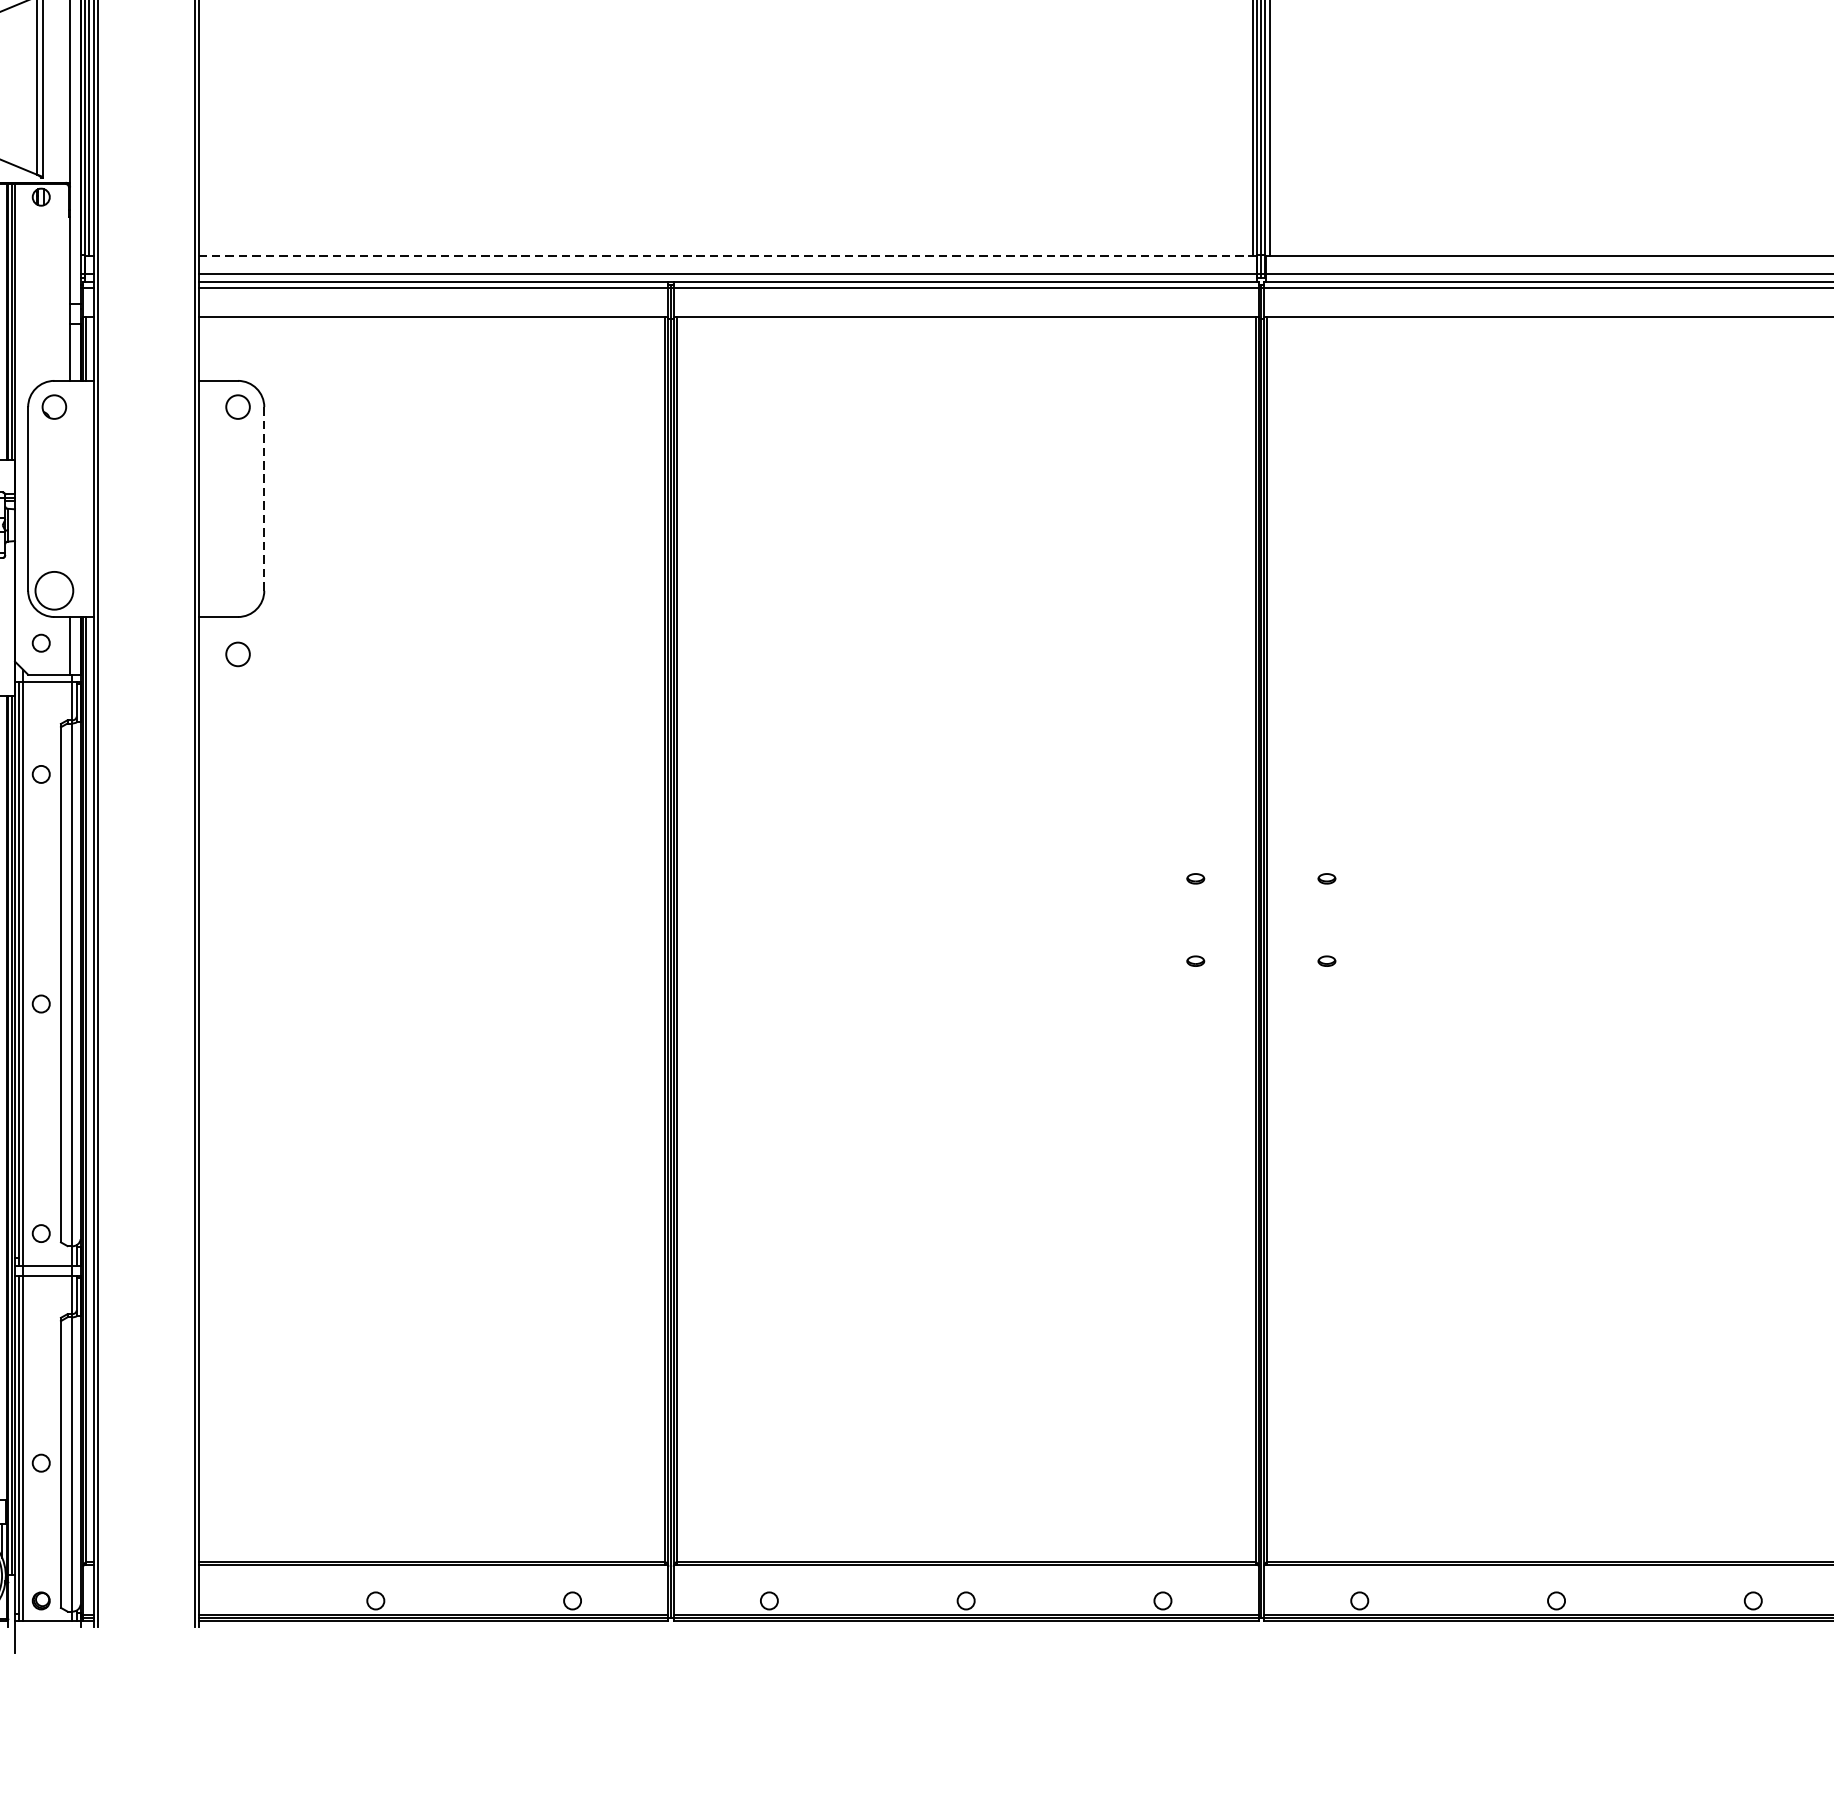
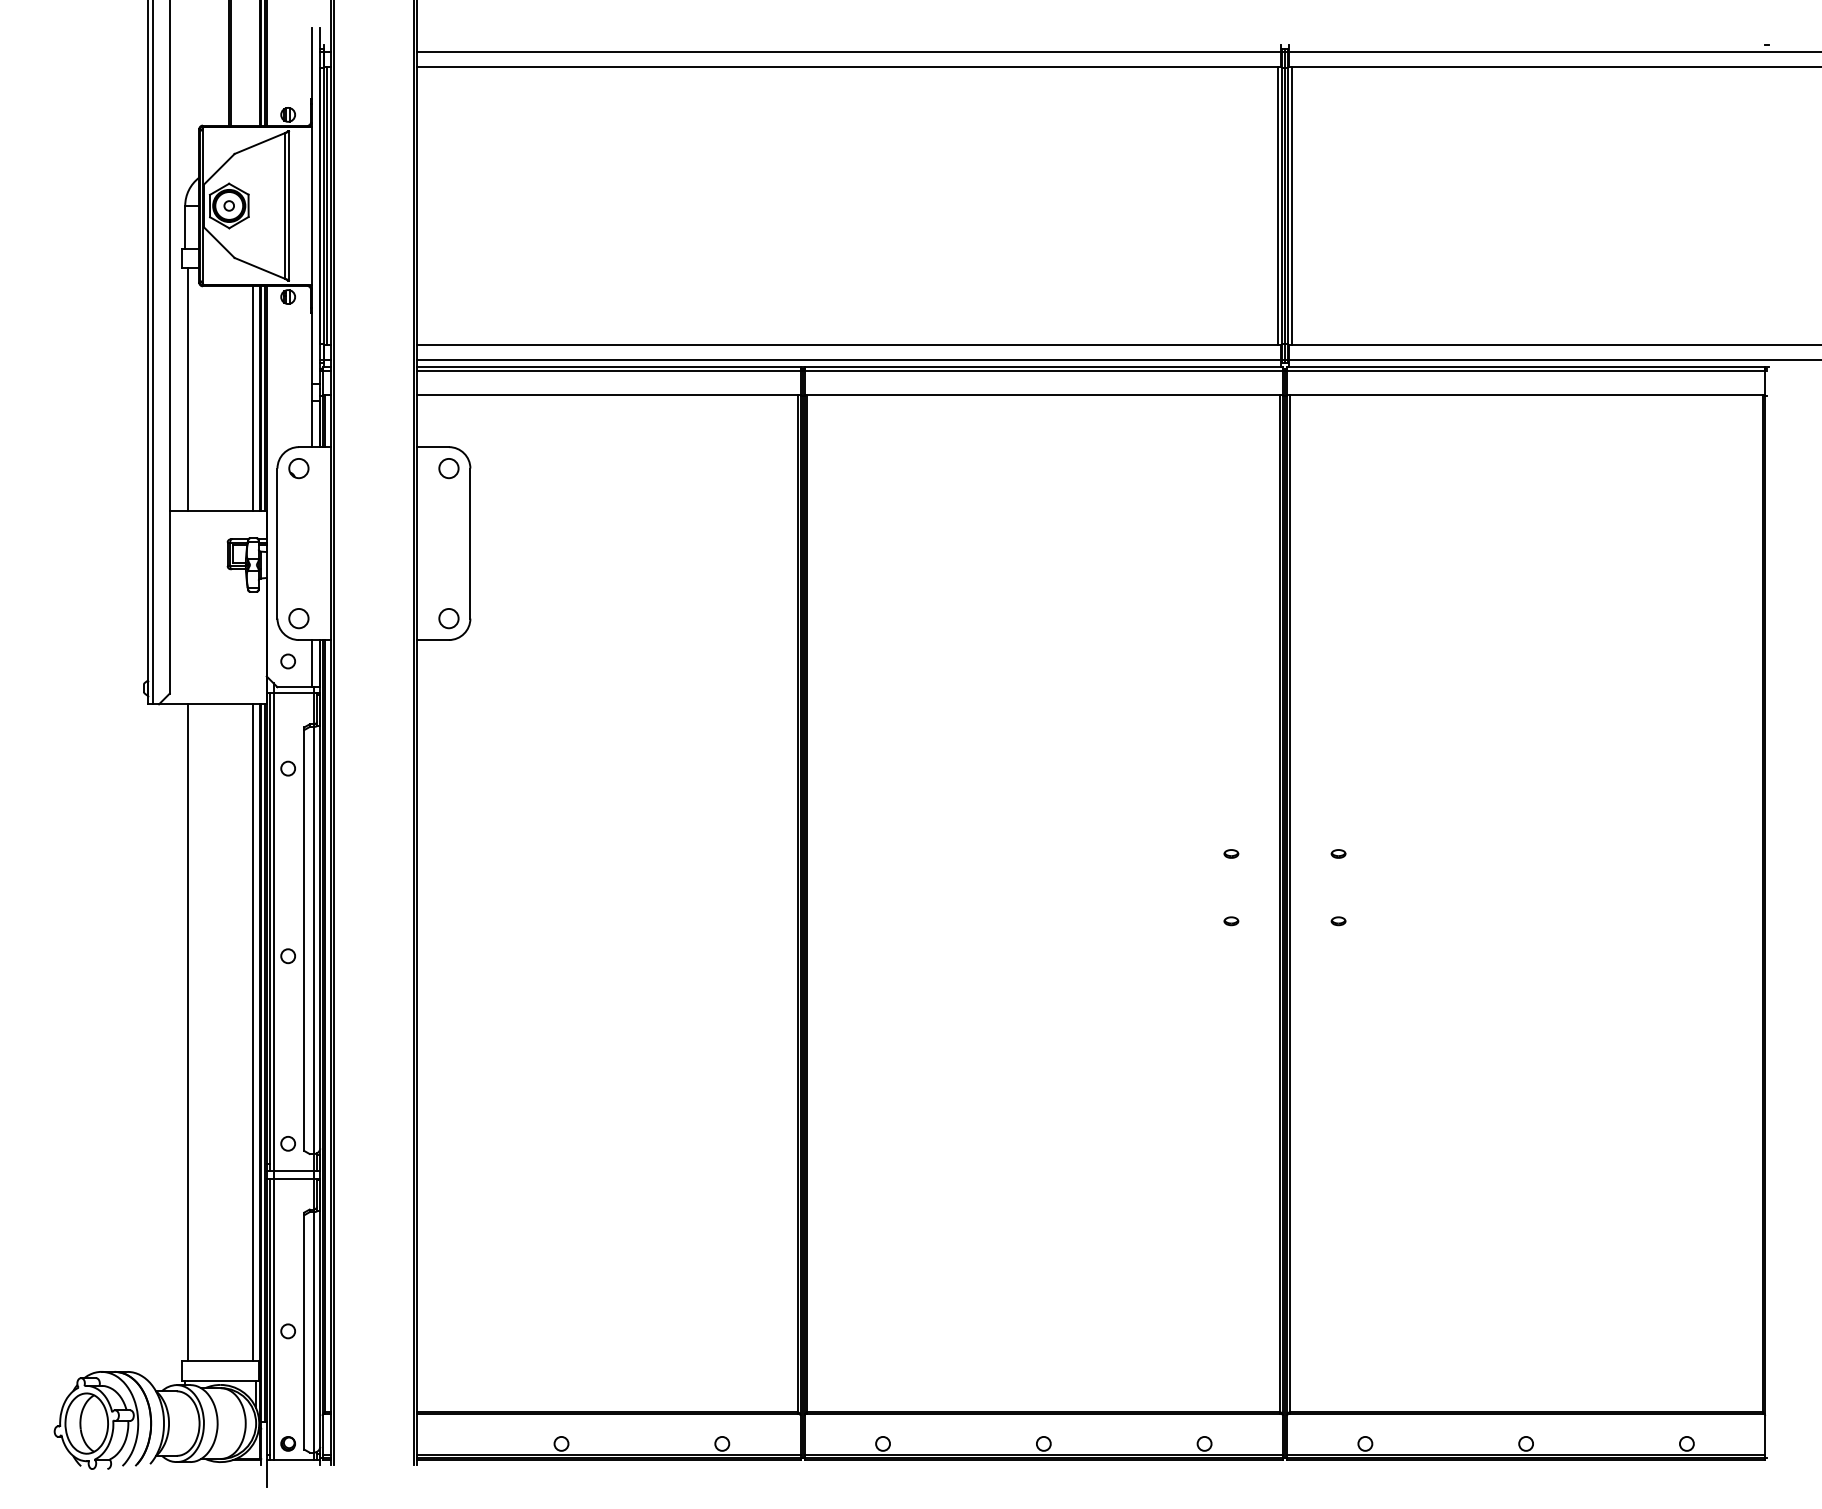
line: (727, 256) -> (848, 345), dashed -> solid
line: (264, 500) -> (470, 544), dashed -> solid
circle: (53, 590) -> (298, 618), size x0.62
circle: (237, 654) -> (448, 618), moved

